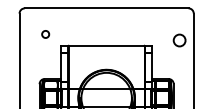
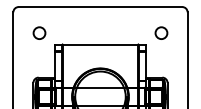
circle: (45, 33) -> (39, 32), size x1.67
circle: (179, 39) -> (161, 32), moved

